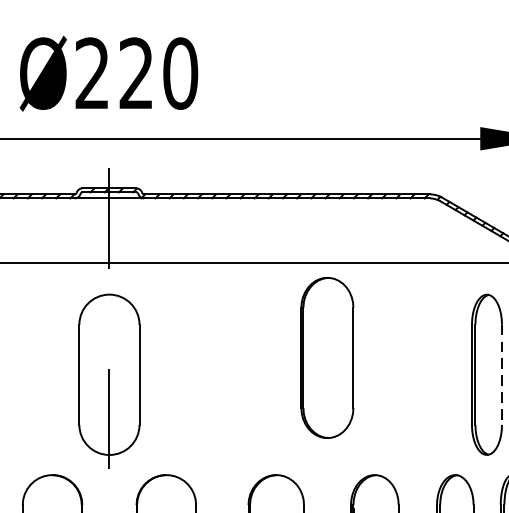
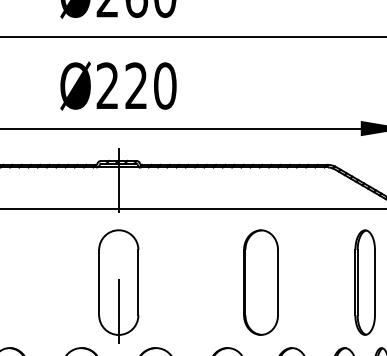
part: (326, 357) -> (260, 282), moved
line: (502, 374) -> (375, 282), dashed -> solid

